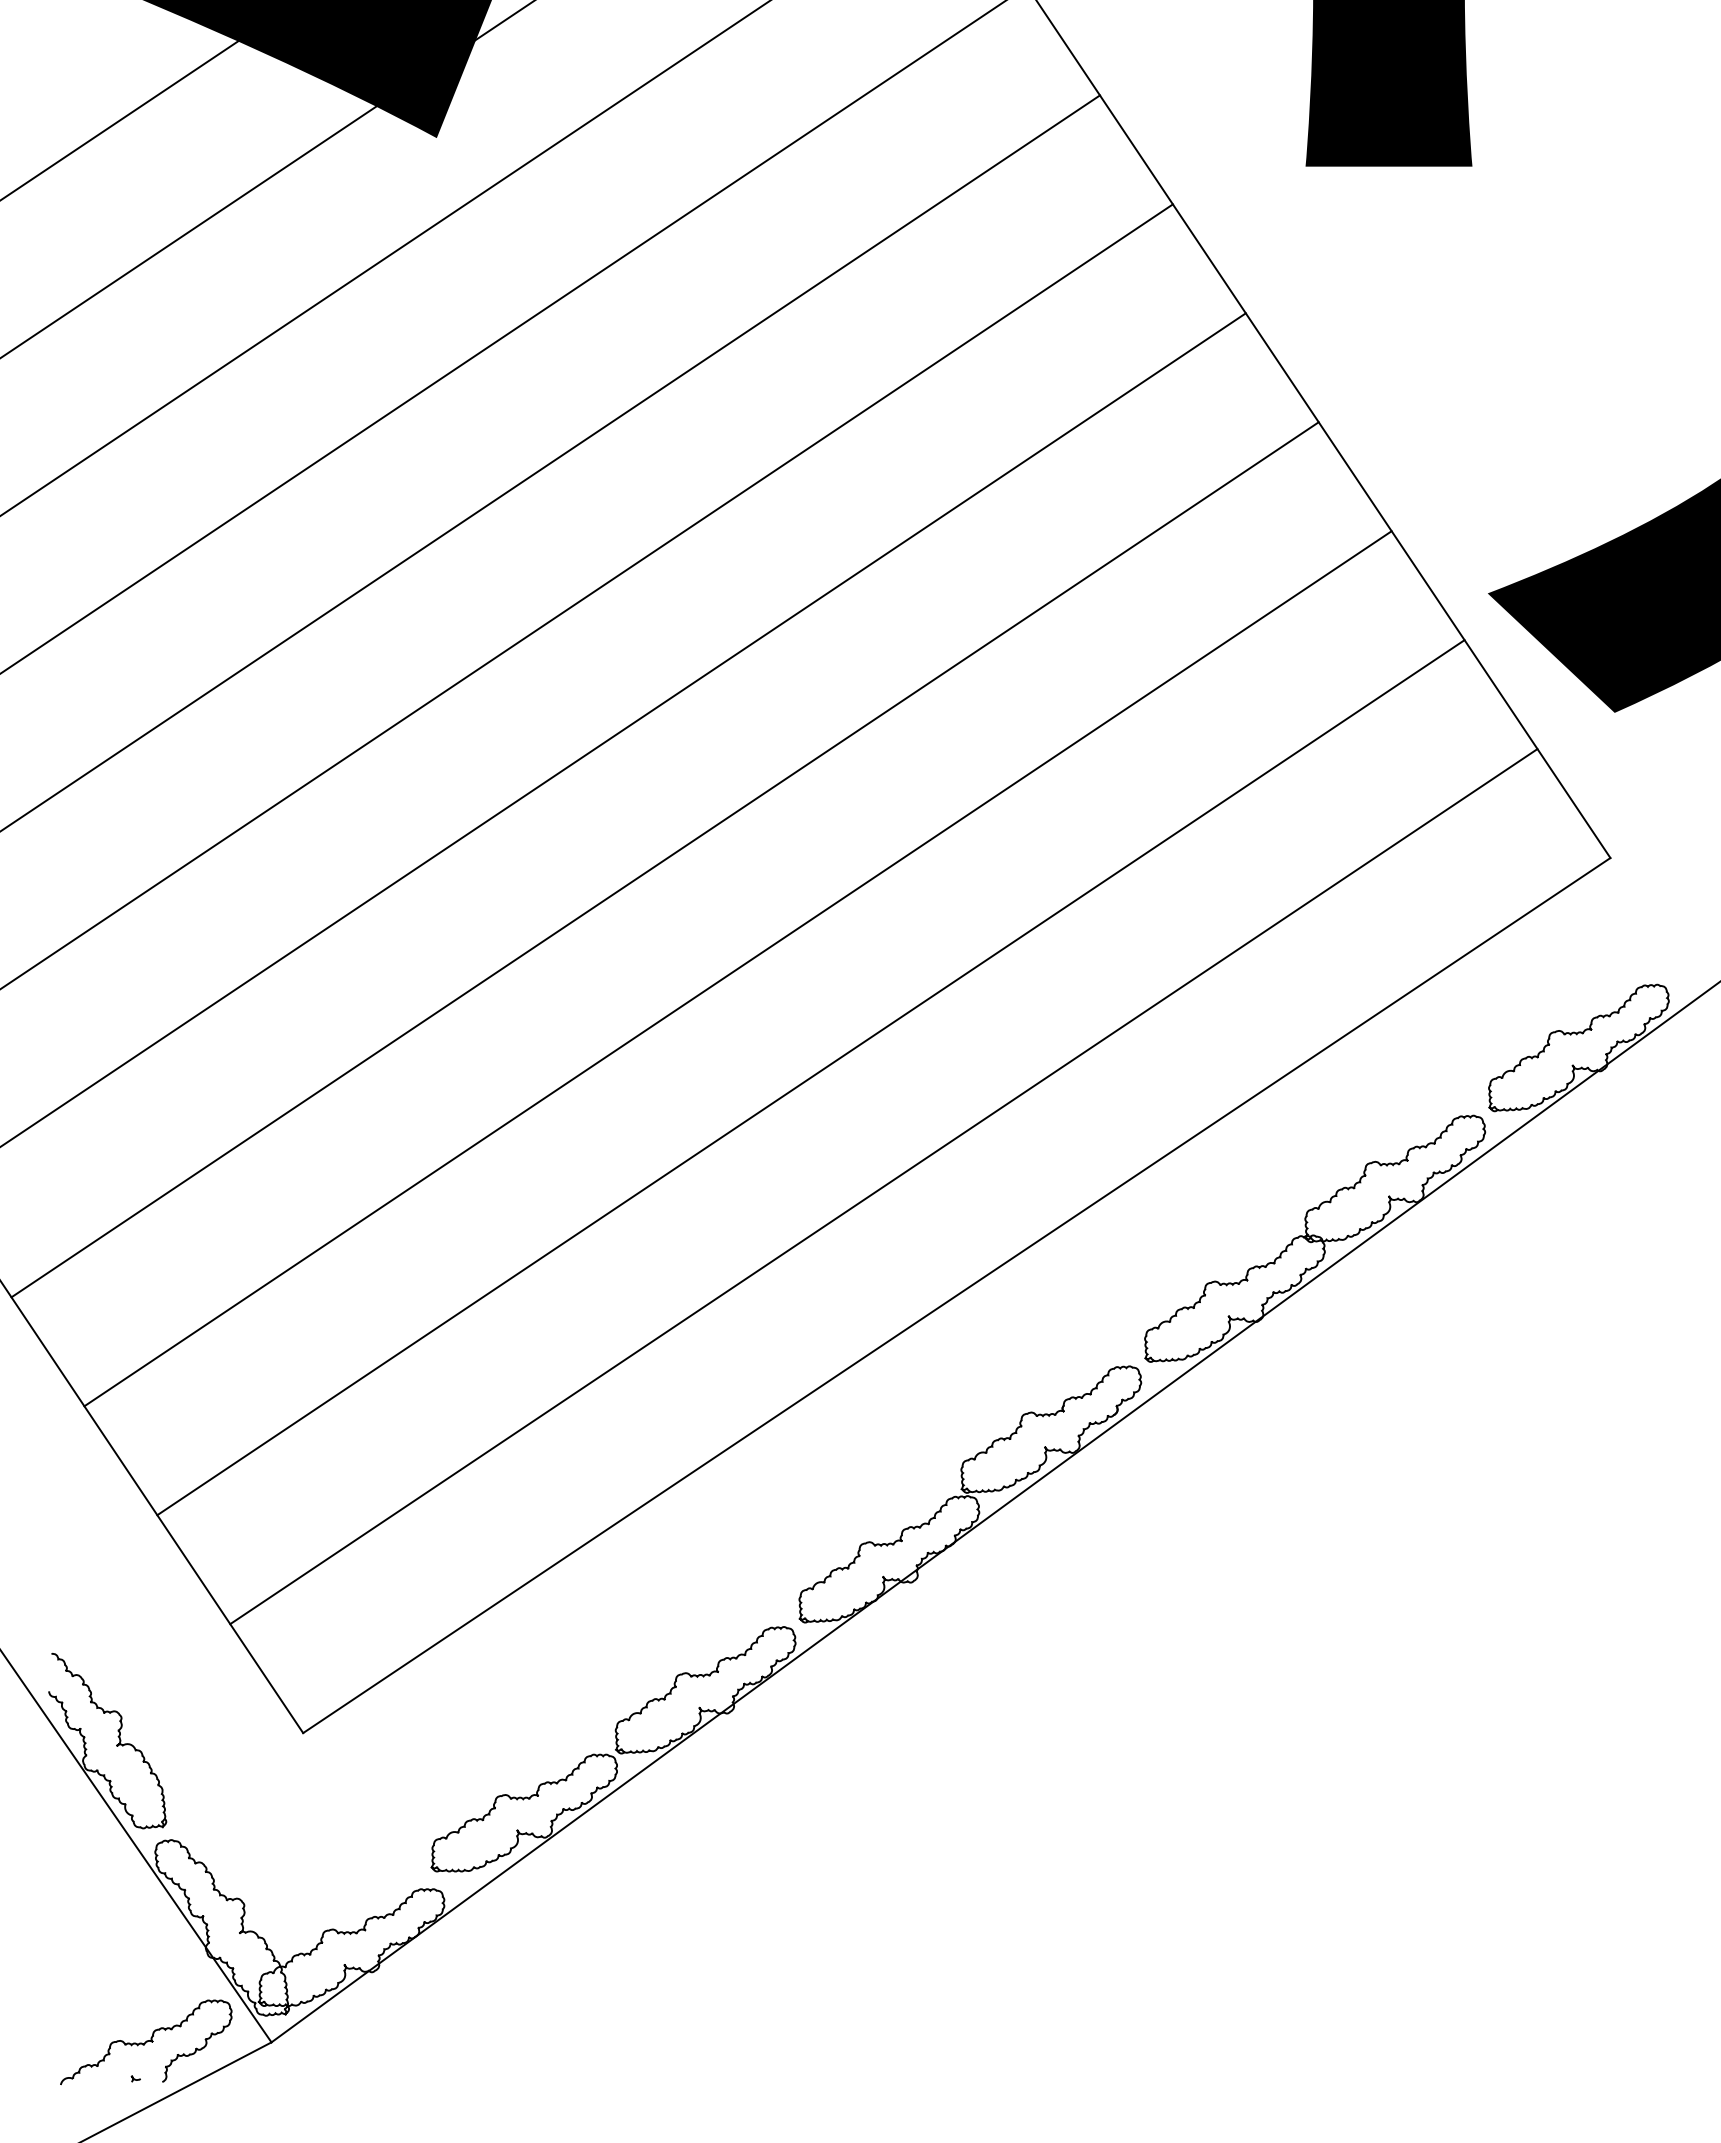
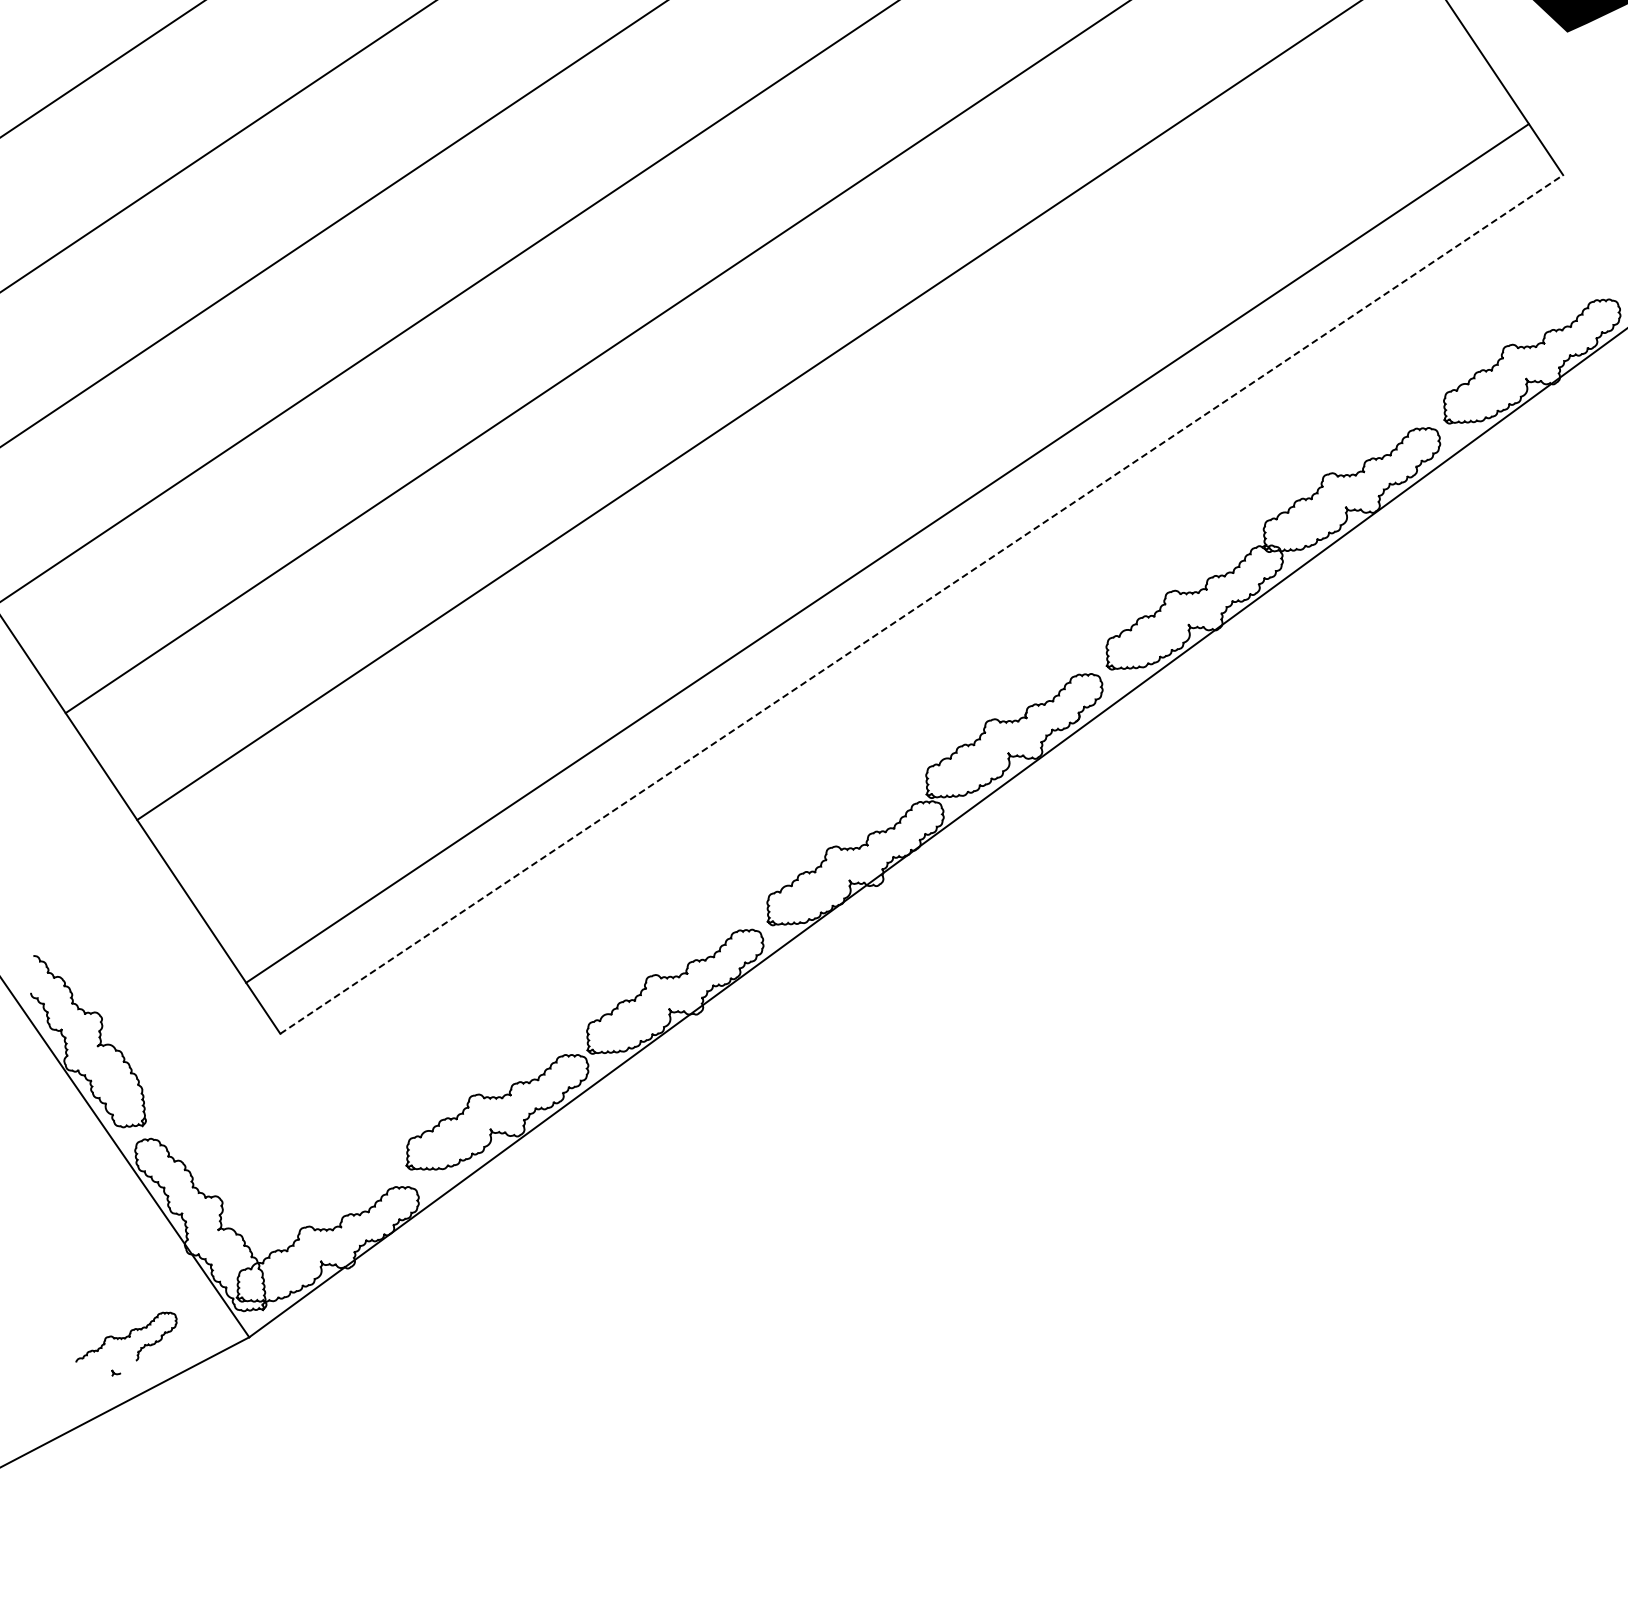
line: (883, 1186) -> (887, 553), moved
line: (956, 1295) -> (921, 604), solid -> dashed
part: (146, 2042) -> (126, 1337), size x0.6

